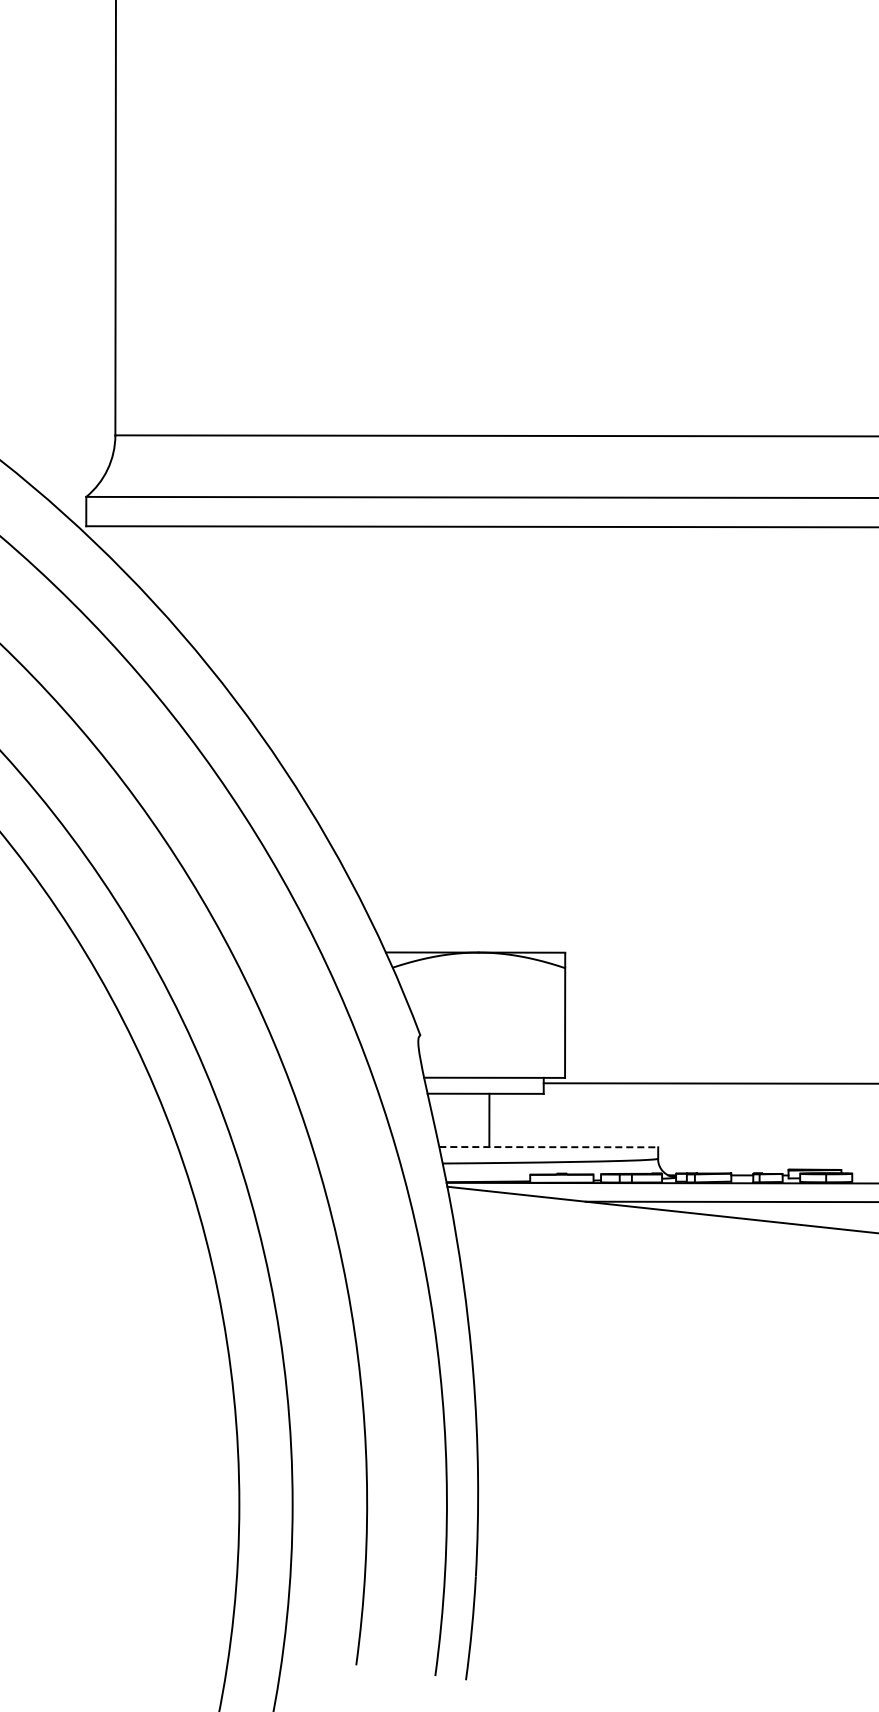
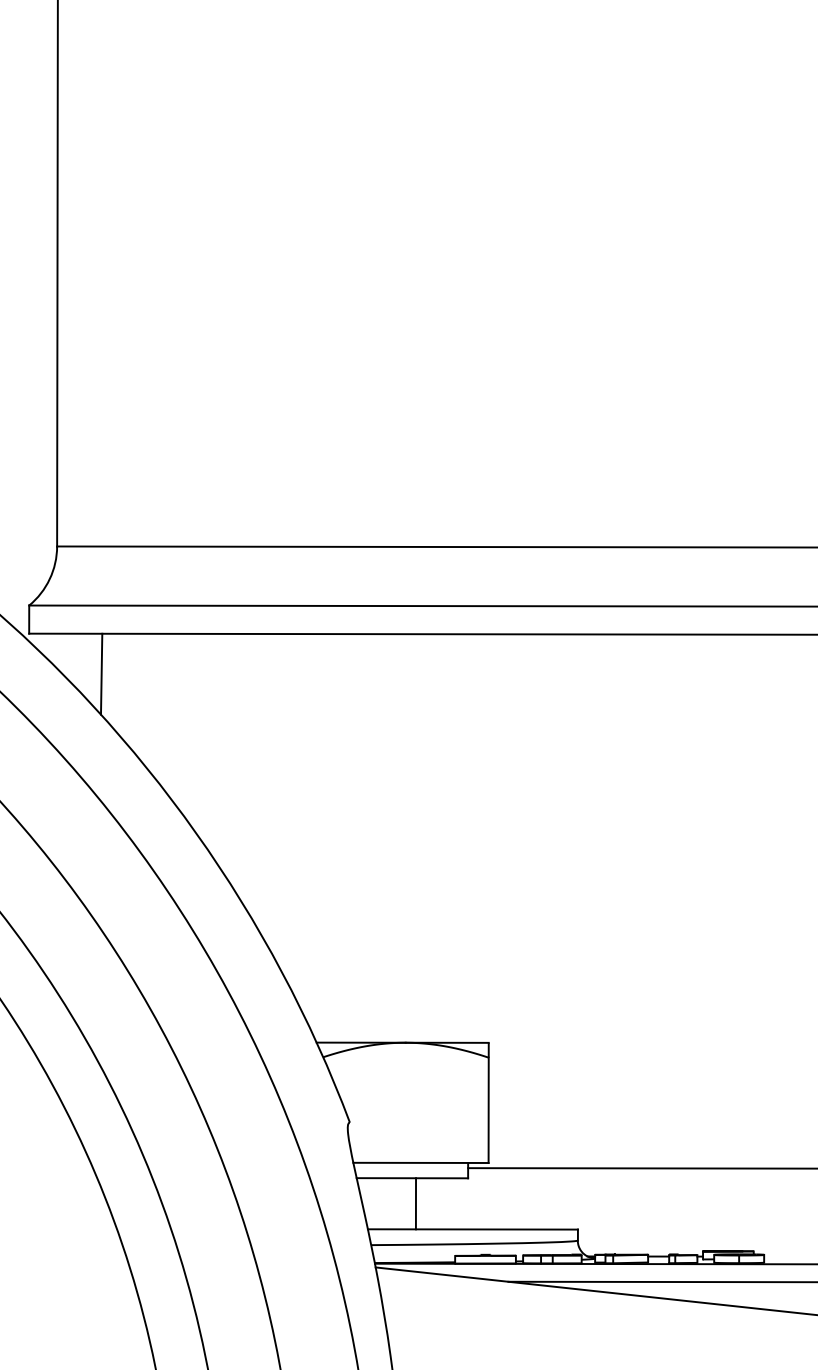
line: (161, 568) -> (101, 674), added
line: (549, 1147) -> (473, 1229), dashed -> solid

